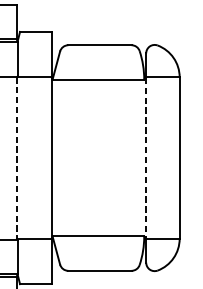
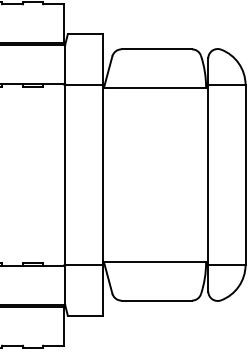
line: (17, 158) -> (64, 175), dashed -> solid
line: (145, 158) -> (207, 175), dashed -> solid

